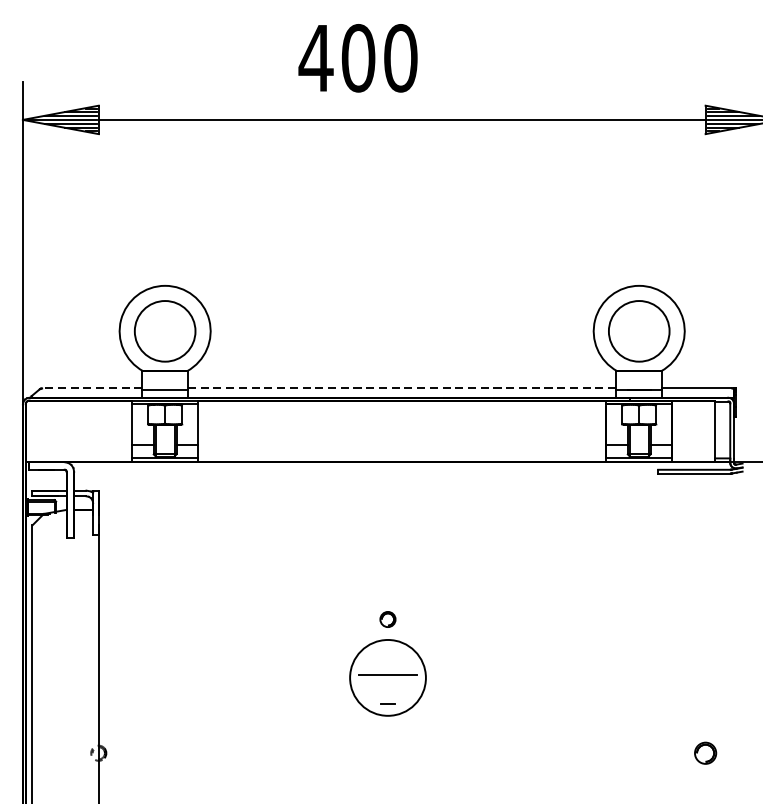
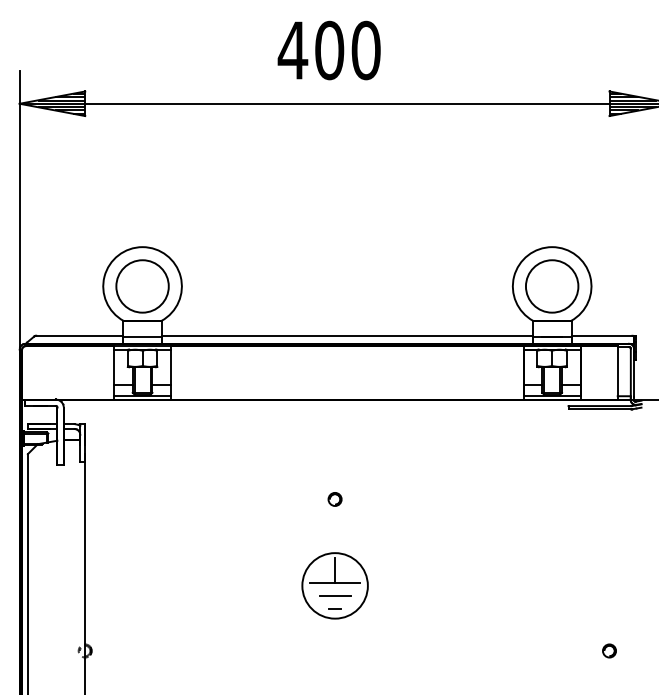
text: (357, 58) -> (328, 50), moved
line: (92, 388) -> (79, 335), dashed -> solid
line: (402, 388) -> (347, 335), dashed -> solid
circle: (387, 619) -> (334, 499), moved
line: (388, 660) -> (335, 570), added
line: (387, 690) -> (334, 596), added
circle: (705, 752) -> (609, 650), size x0.71

